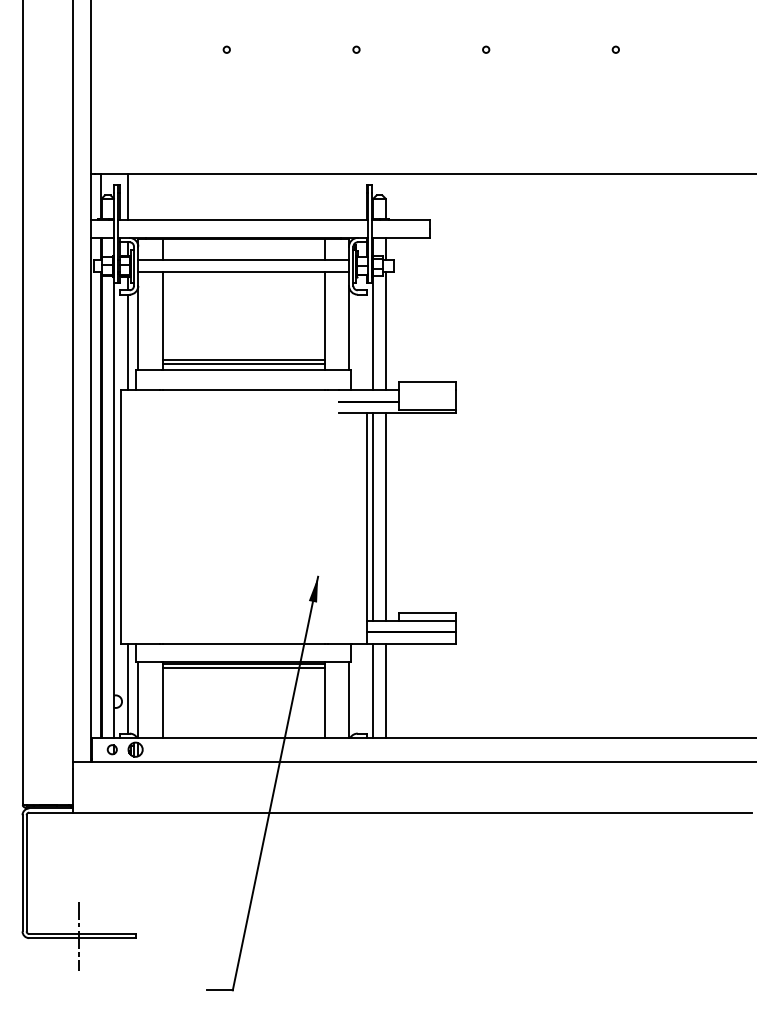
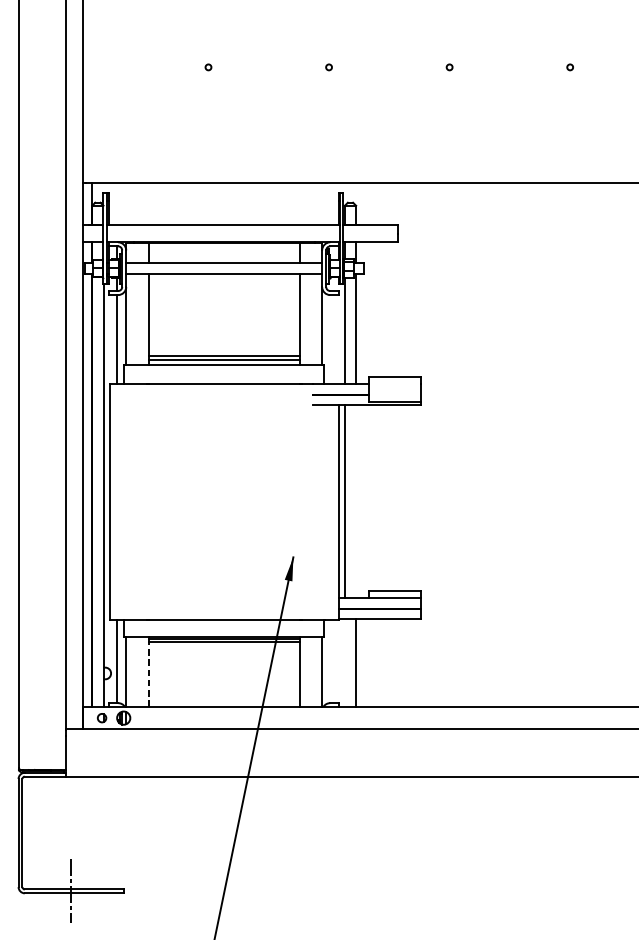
line: (127, 196) -> (116, 203), removed
line: (385, 516) -> (356, 501), removed
line: (373, 690) -> (344, 663), removed
line: (162, 702) -> (148, 674), solid -> dashed

